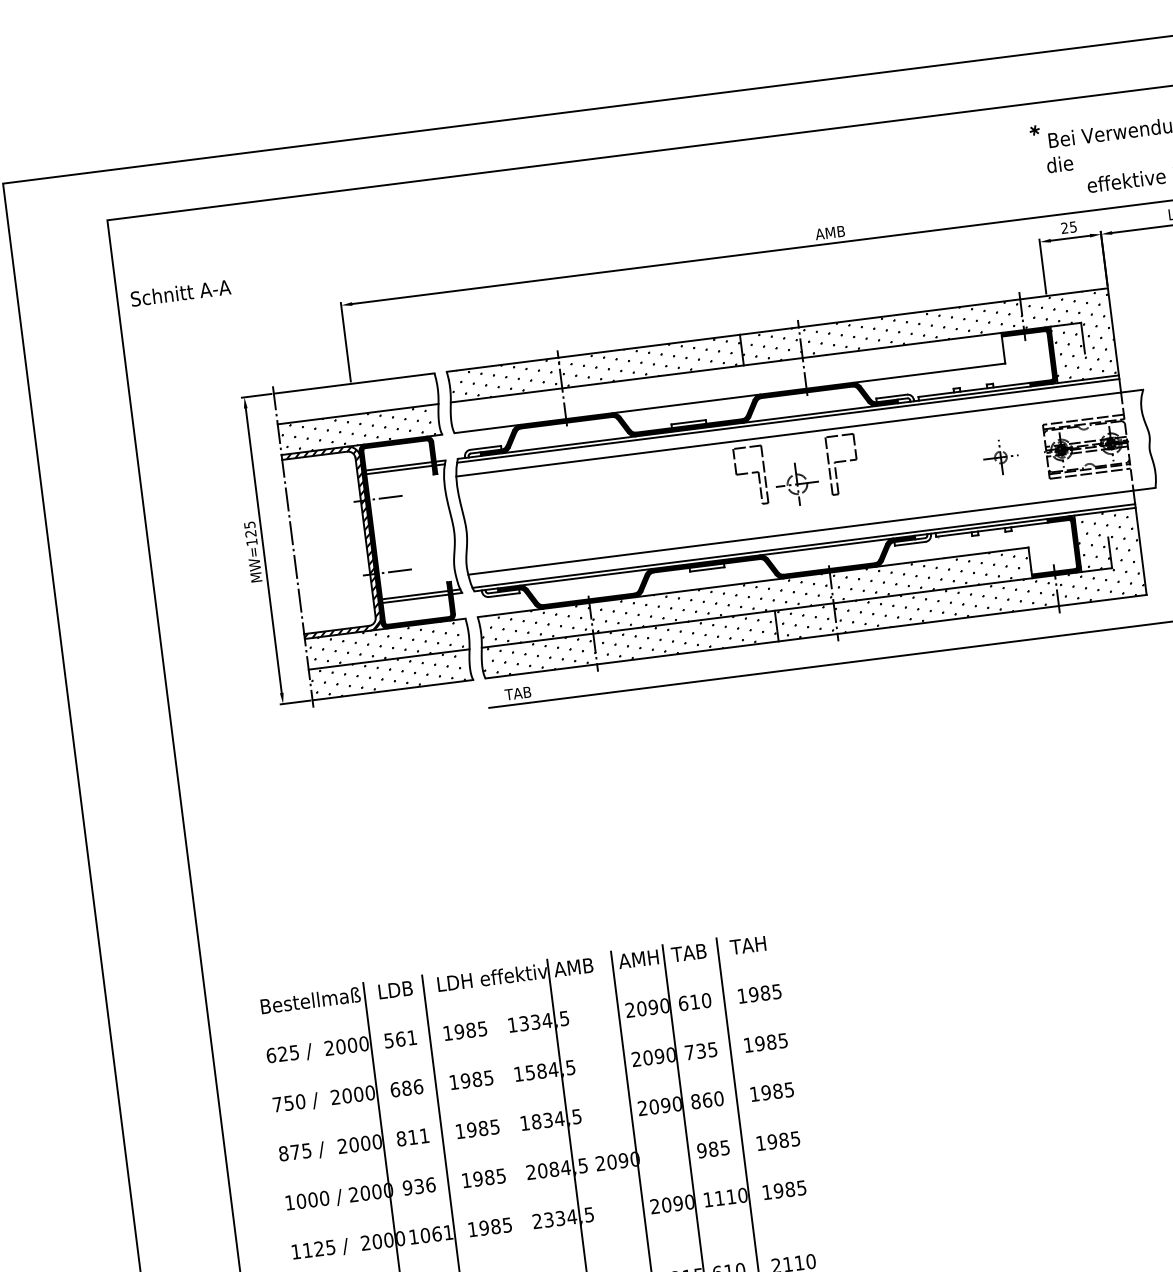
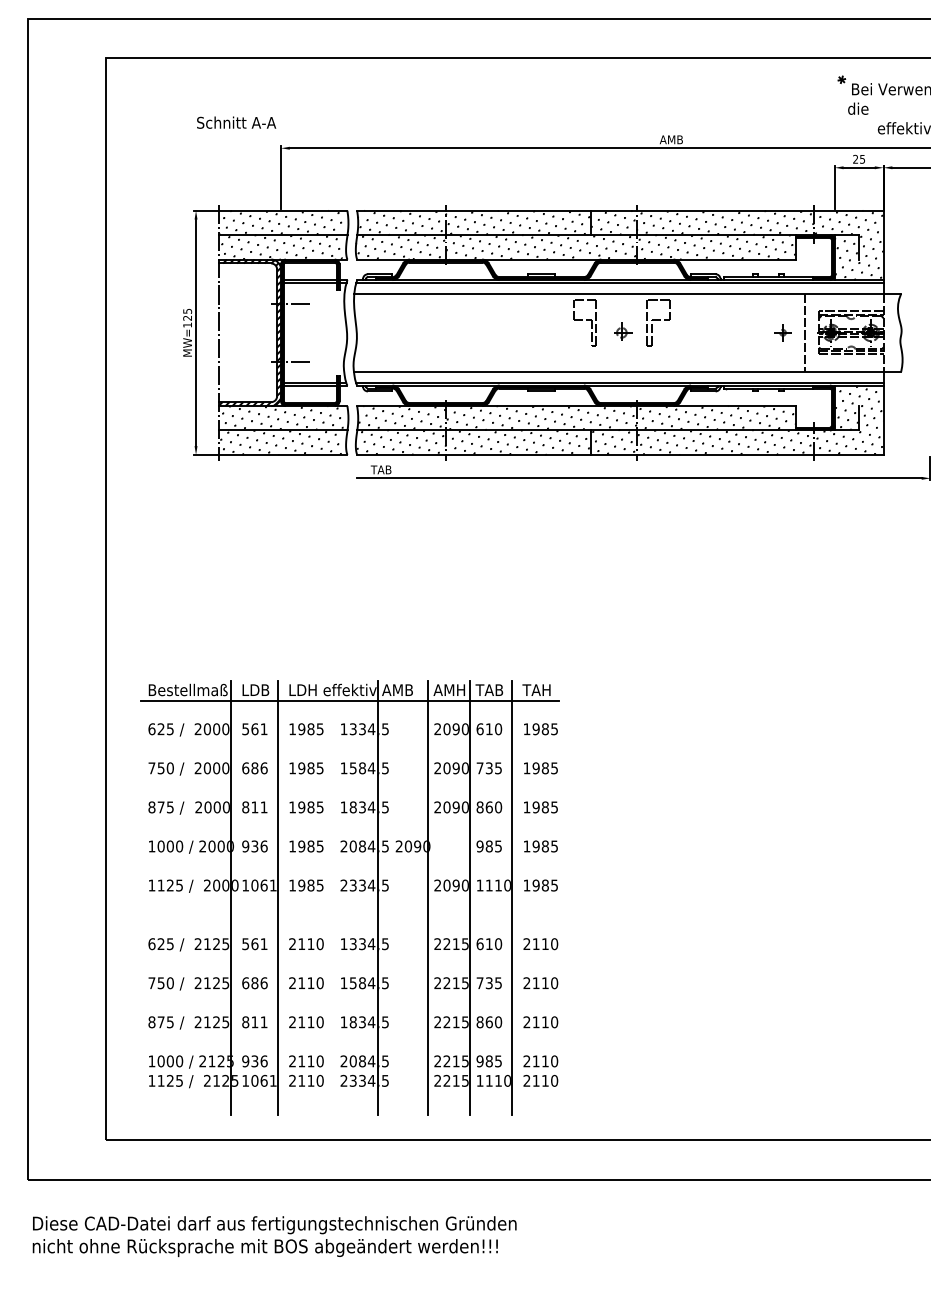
text: (180, 292) -> (236, 122), moved
hatch: (726, 383) -> (575, 247), added
hatch: (352, 398) -> (280, 222), added
line: (1029, 453) -> (805, 332), added
part: (1000, 457) -> (782, 332), size x0.62
part: (800, 481) -> (623, 331), size x0.62
line: (515, 989) -> (349, 701), added

